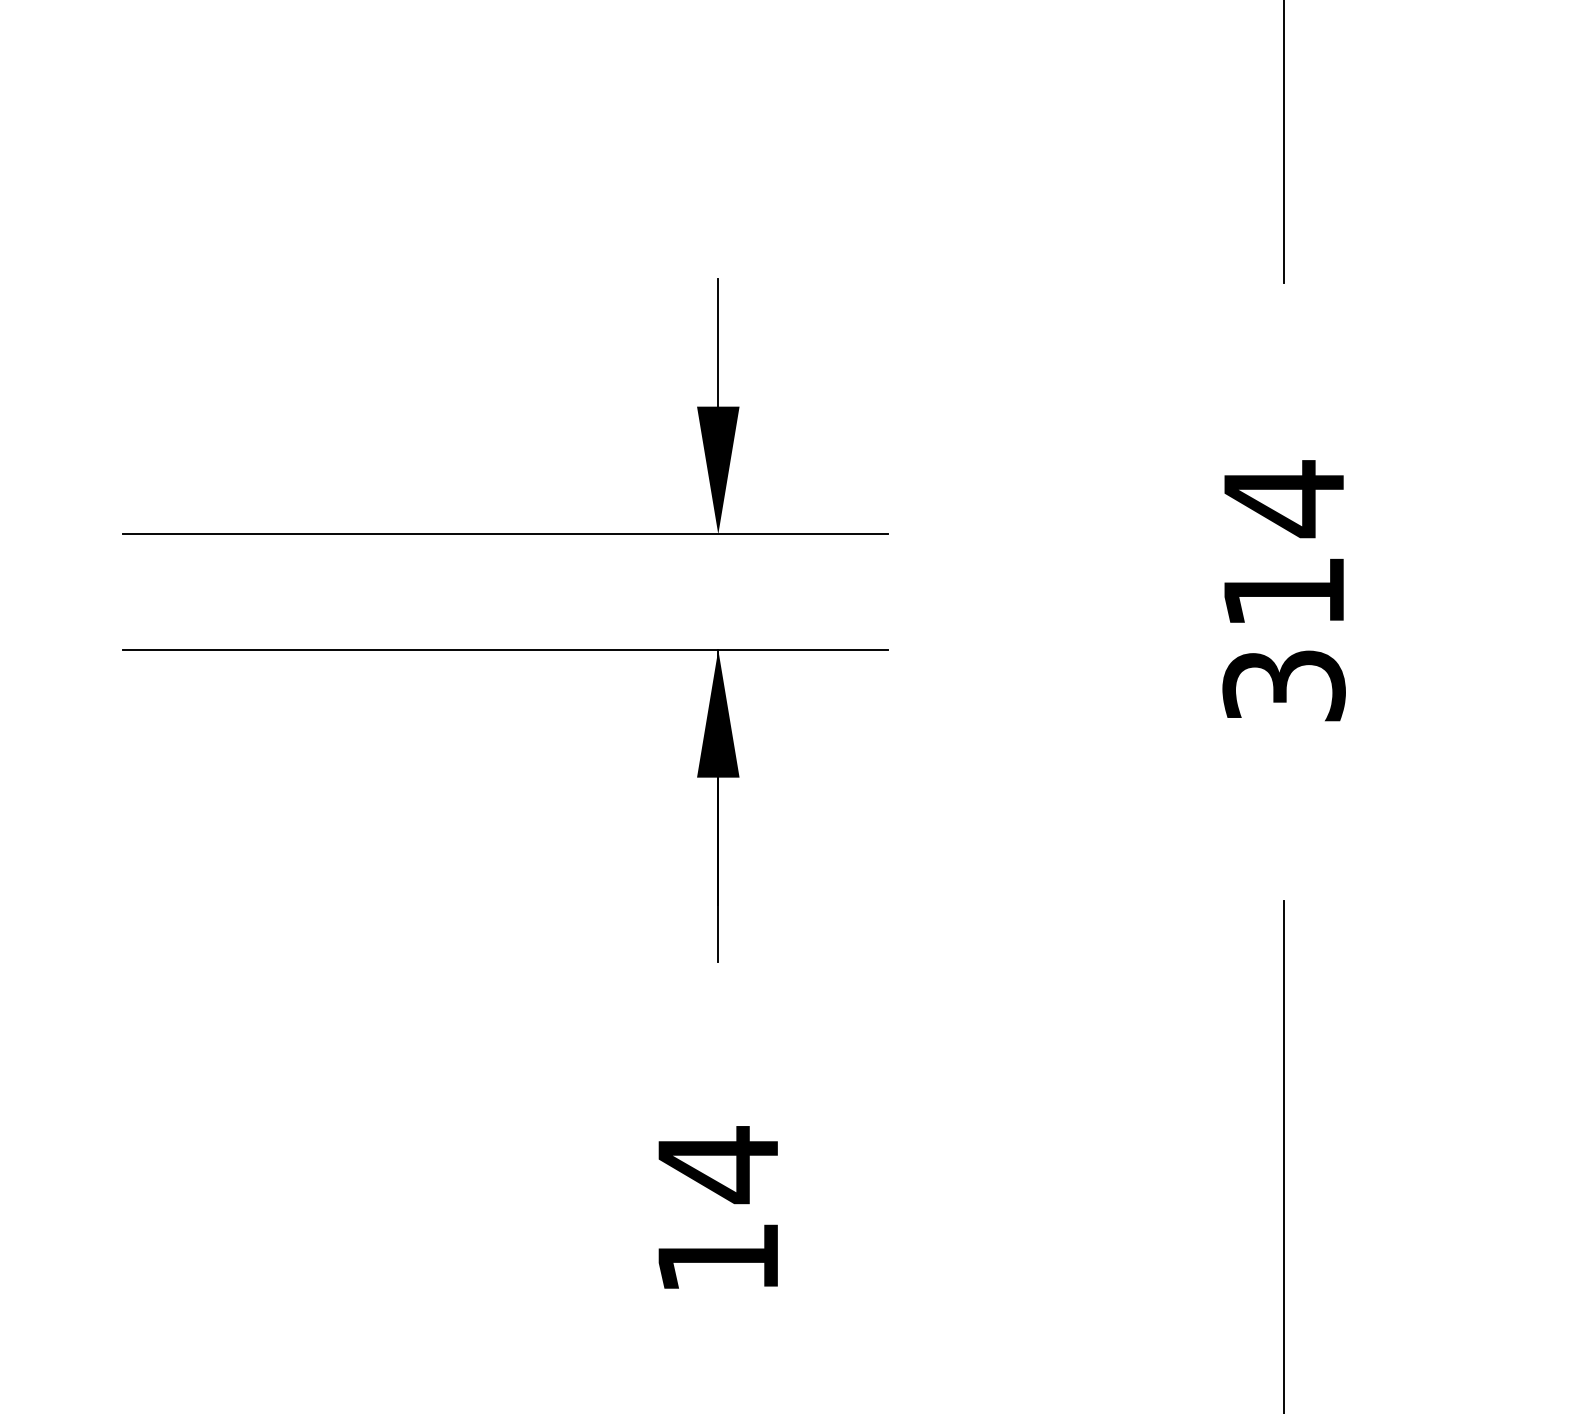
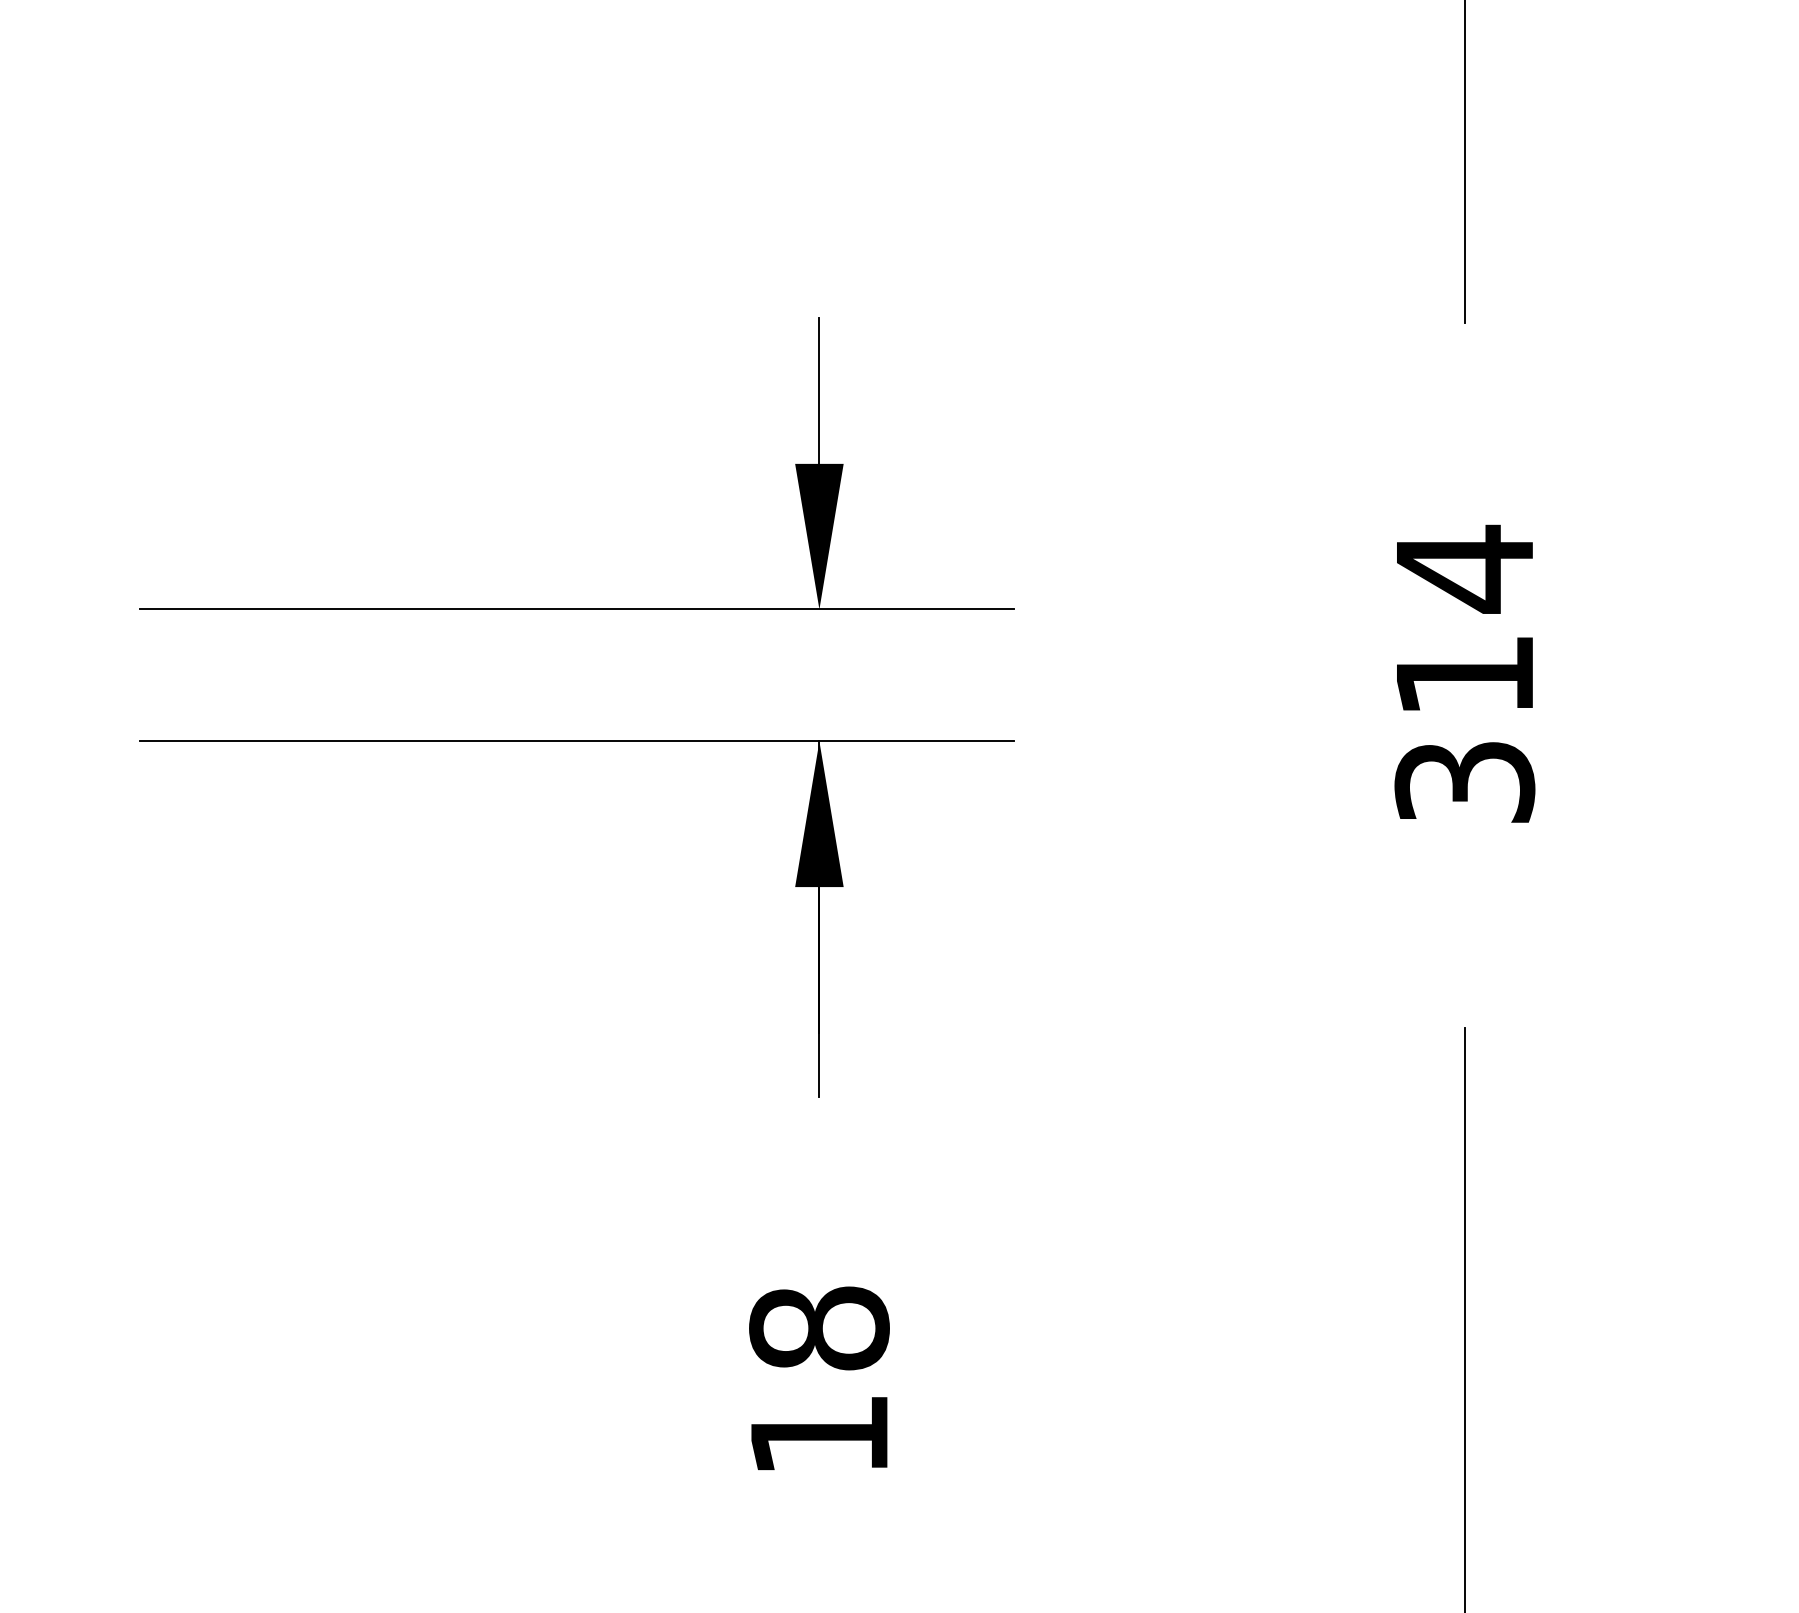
text: (718, 1164) -> (819, 1328), 14 -> 18

